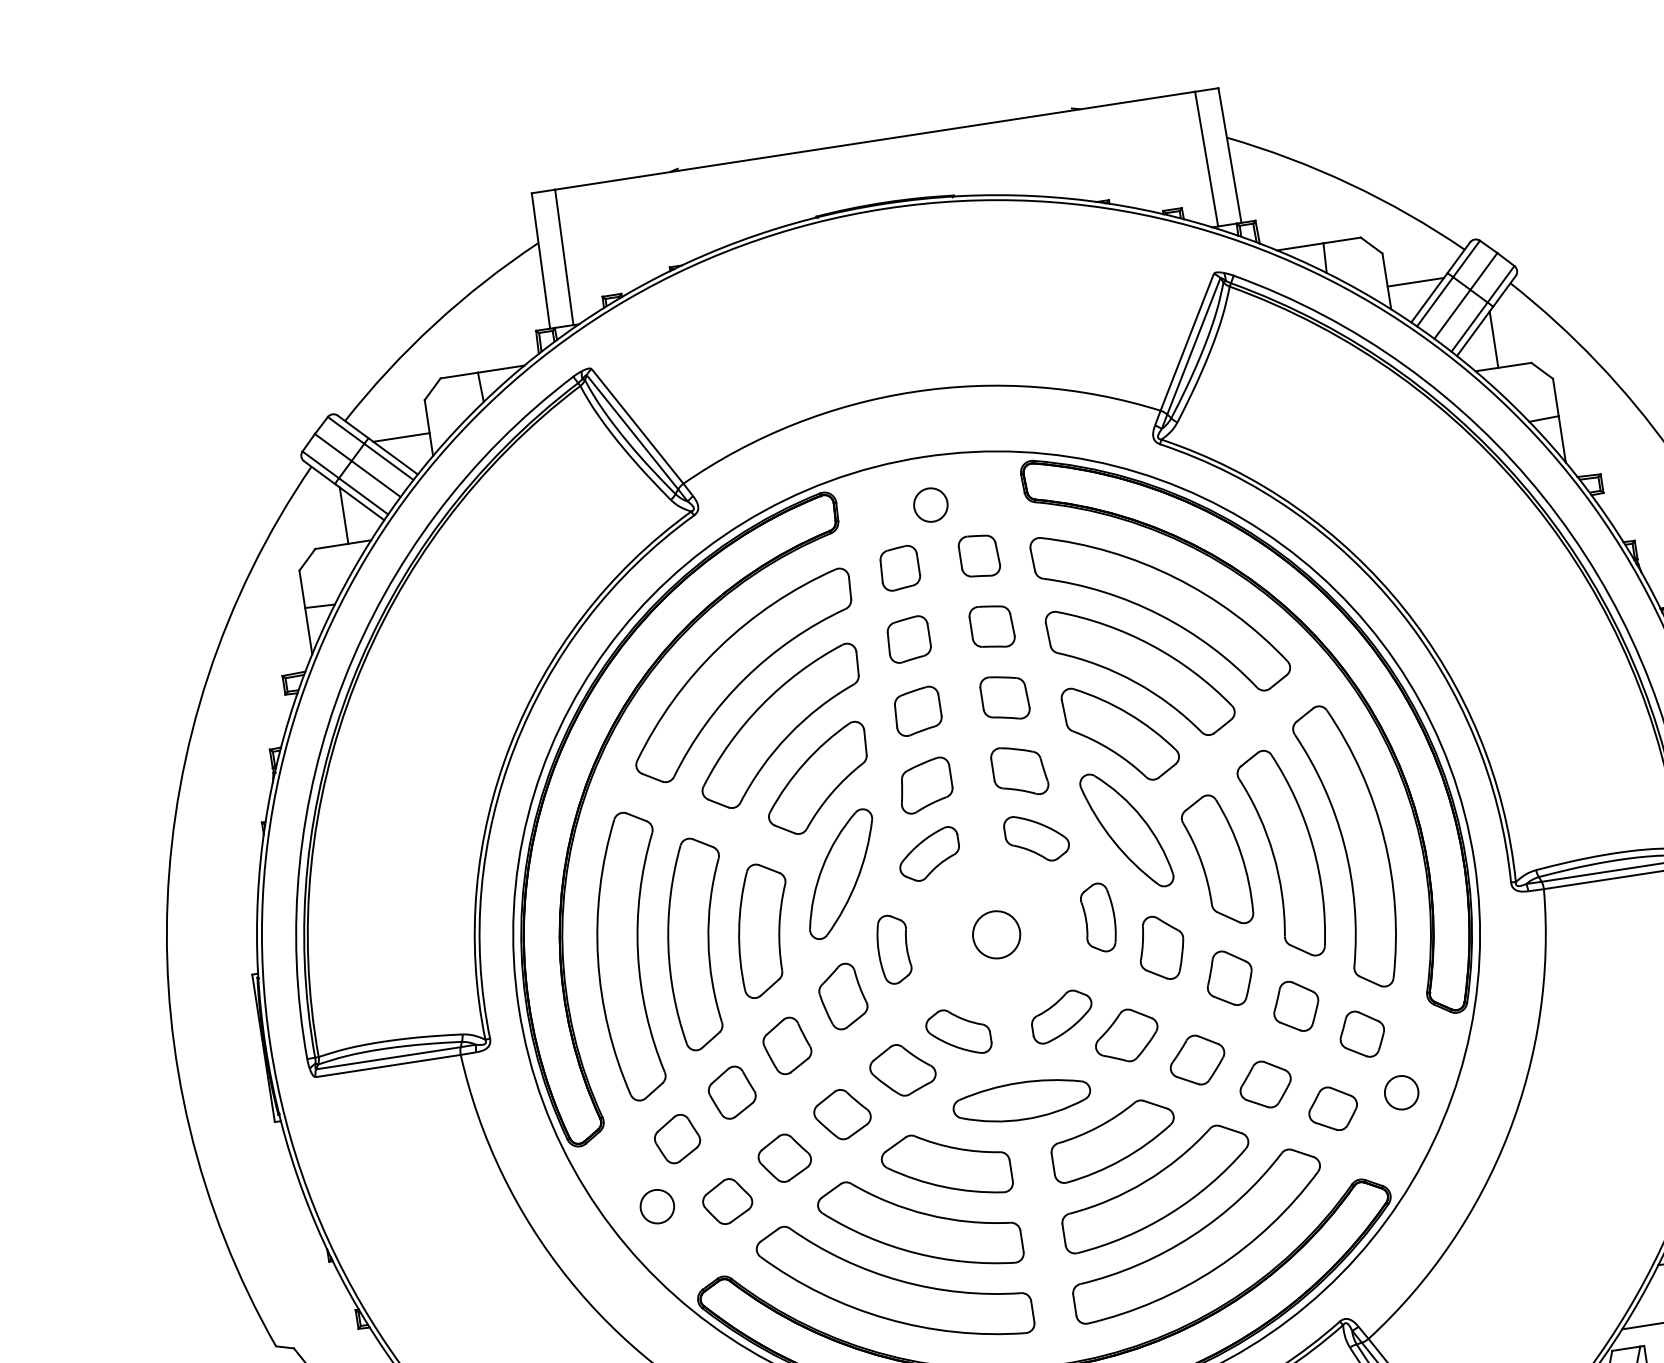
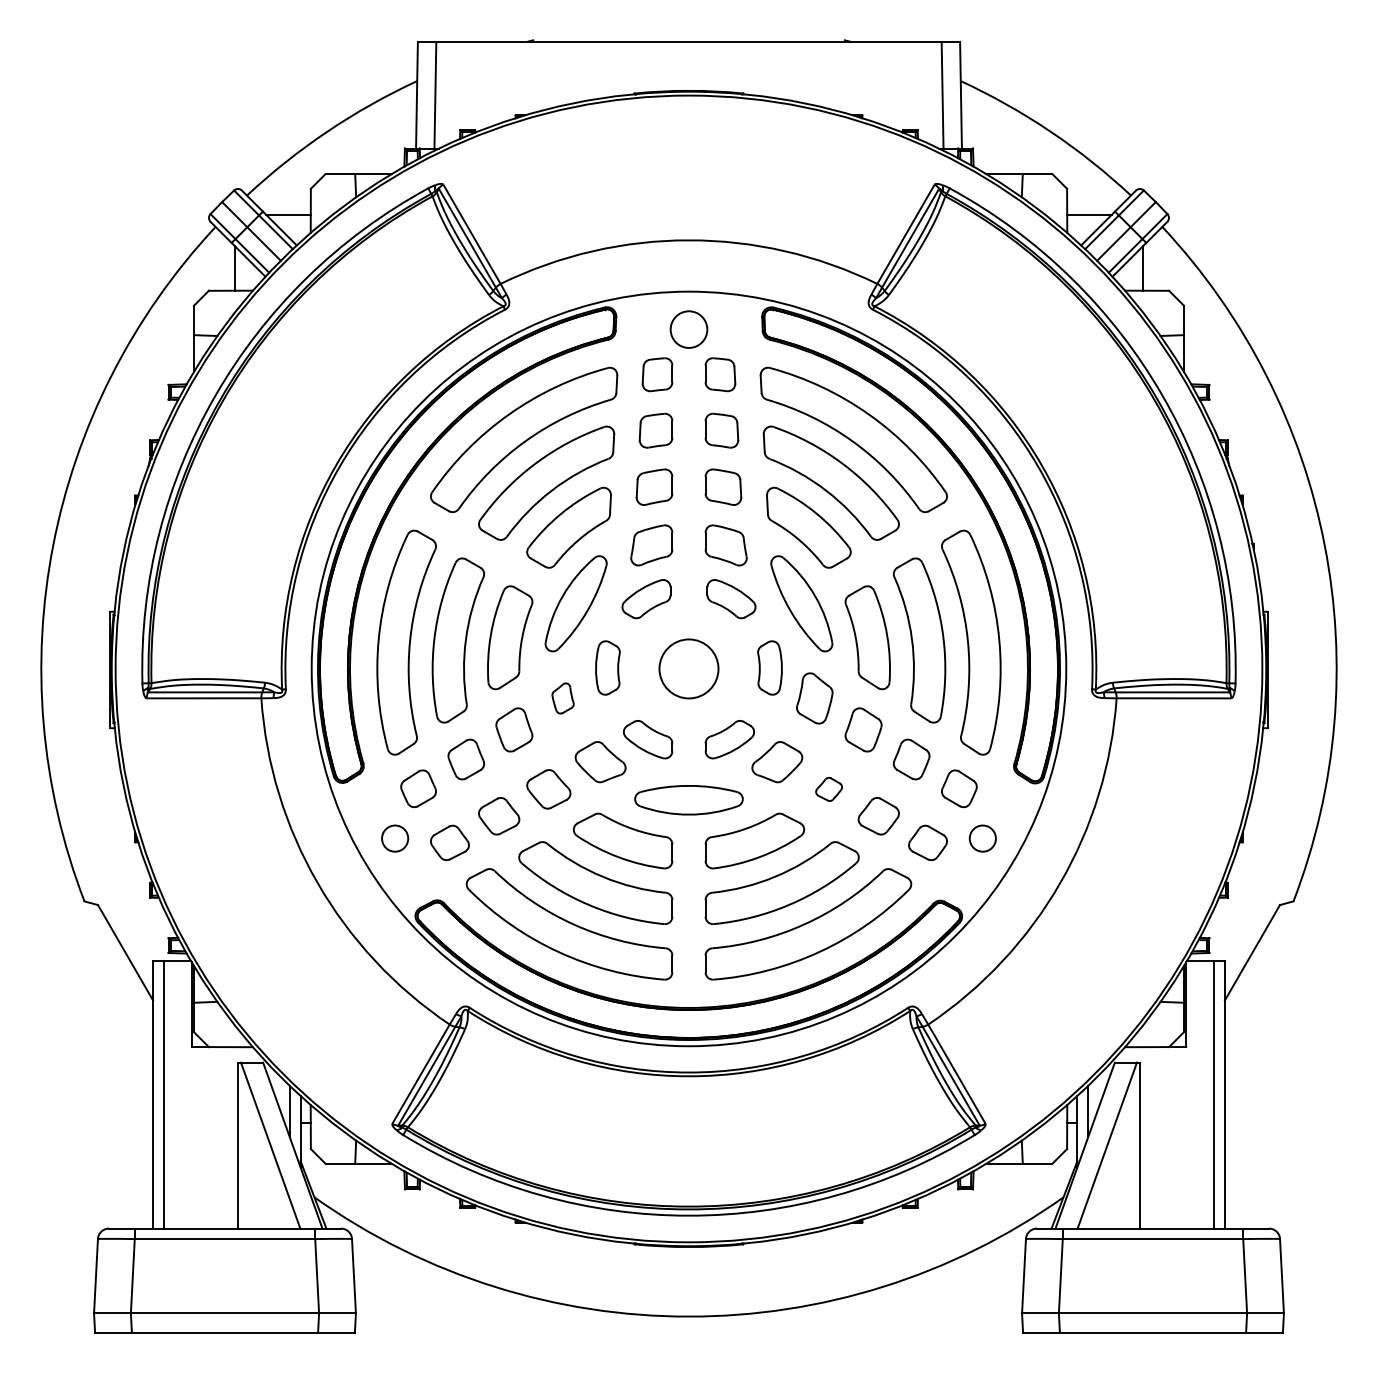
circle: (930, 505) -> (688, 329), size x1.4
circle: (995, 934) -> (688, 668), size x1.6
part: (842, 996) -> (562, 698), size x0.6
part: (1196, 1060) -> (828, 789), size x0.6

